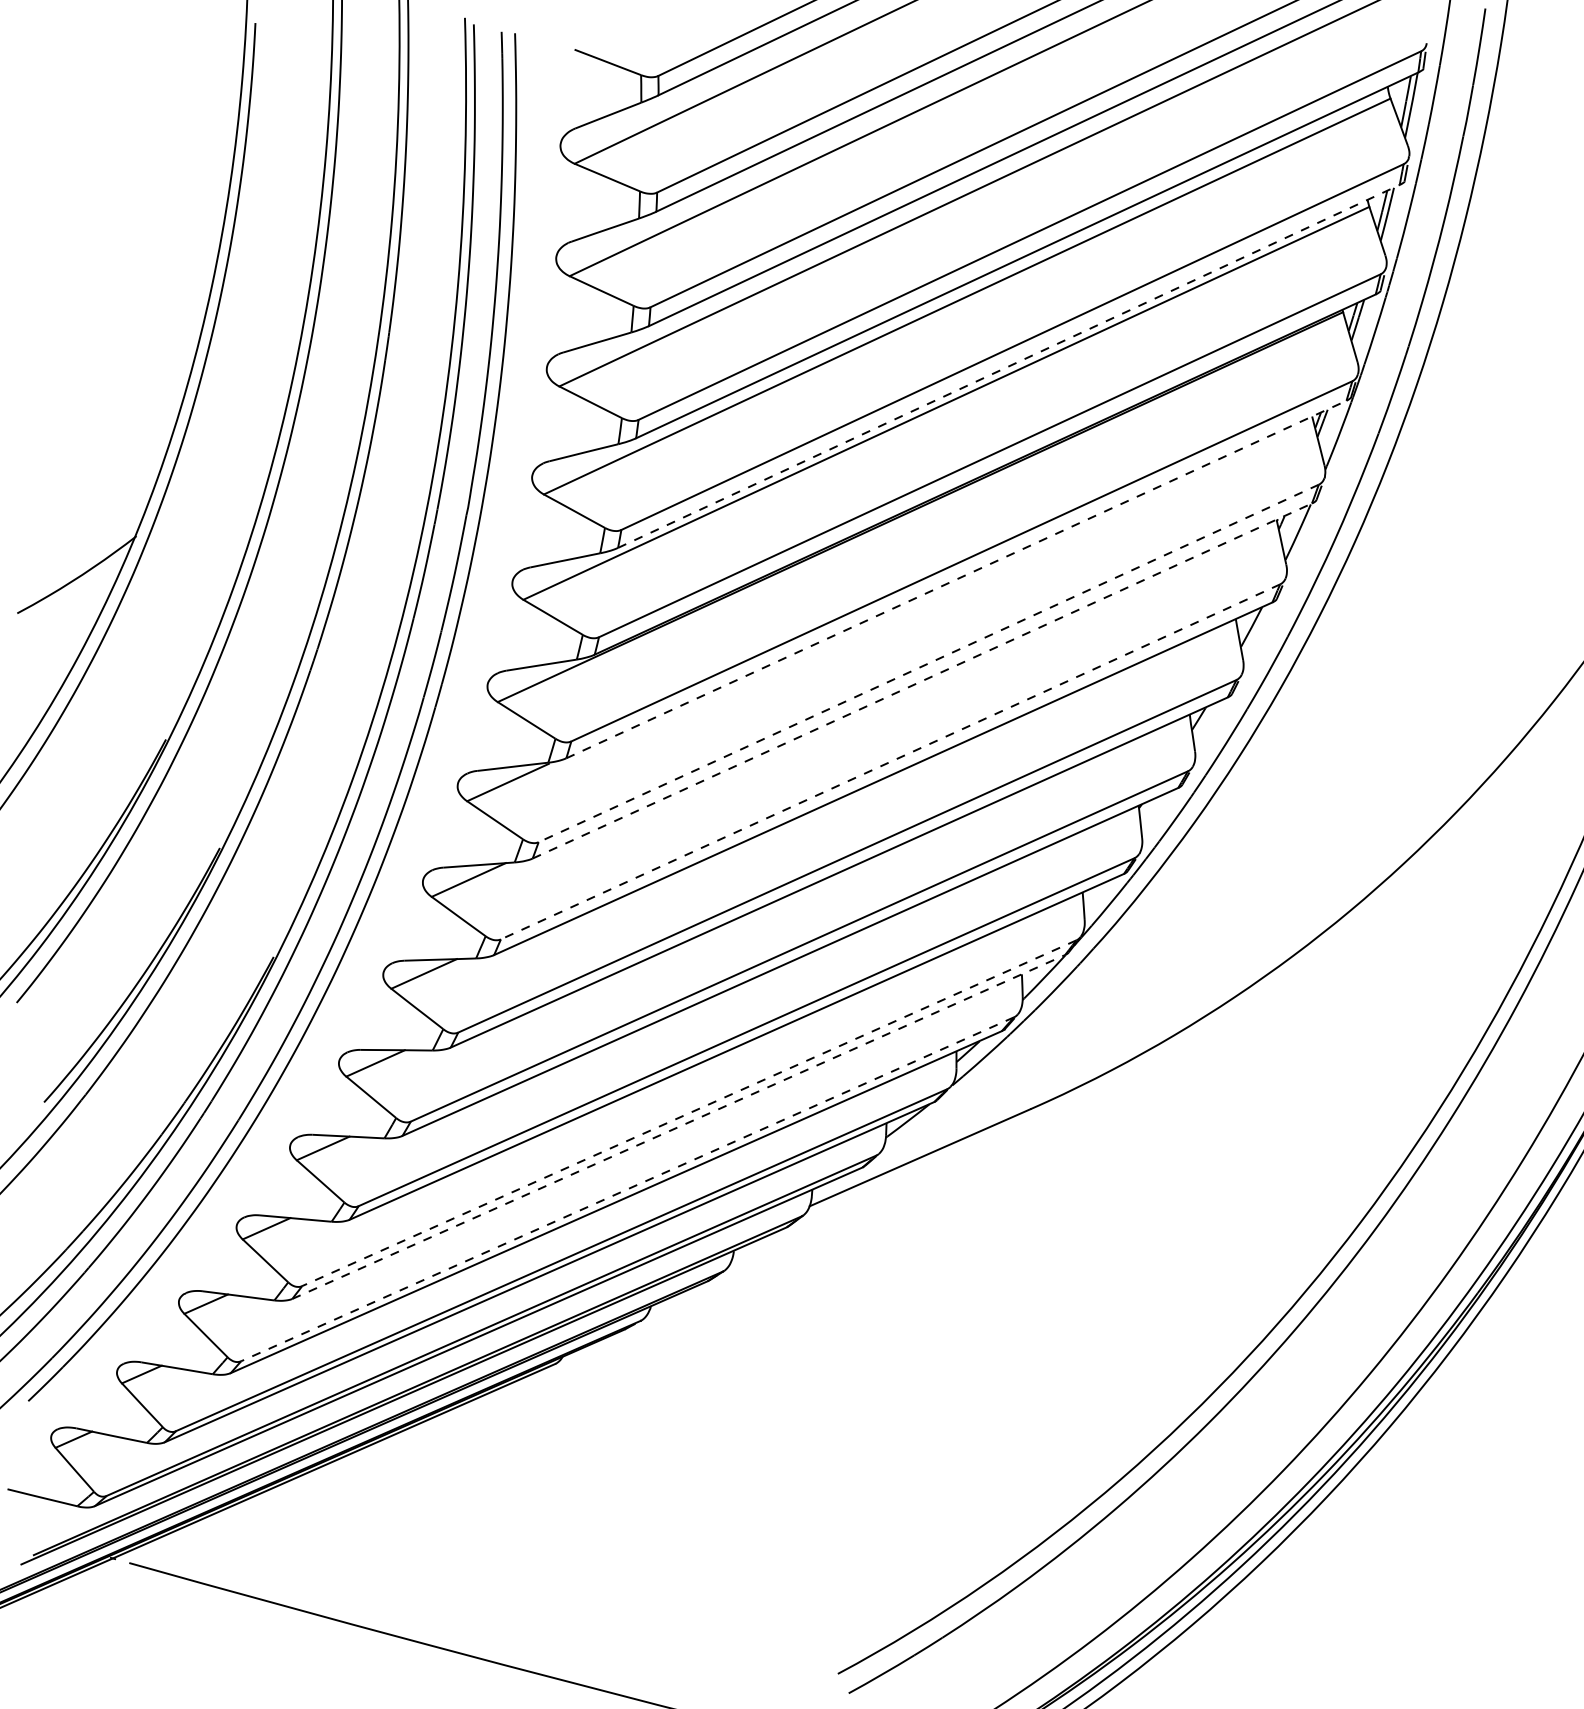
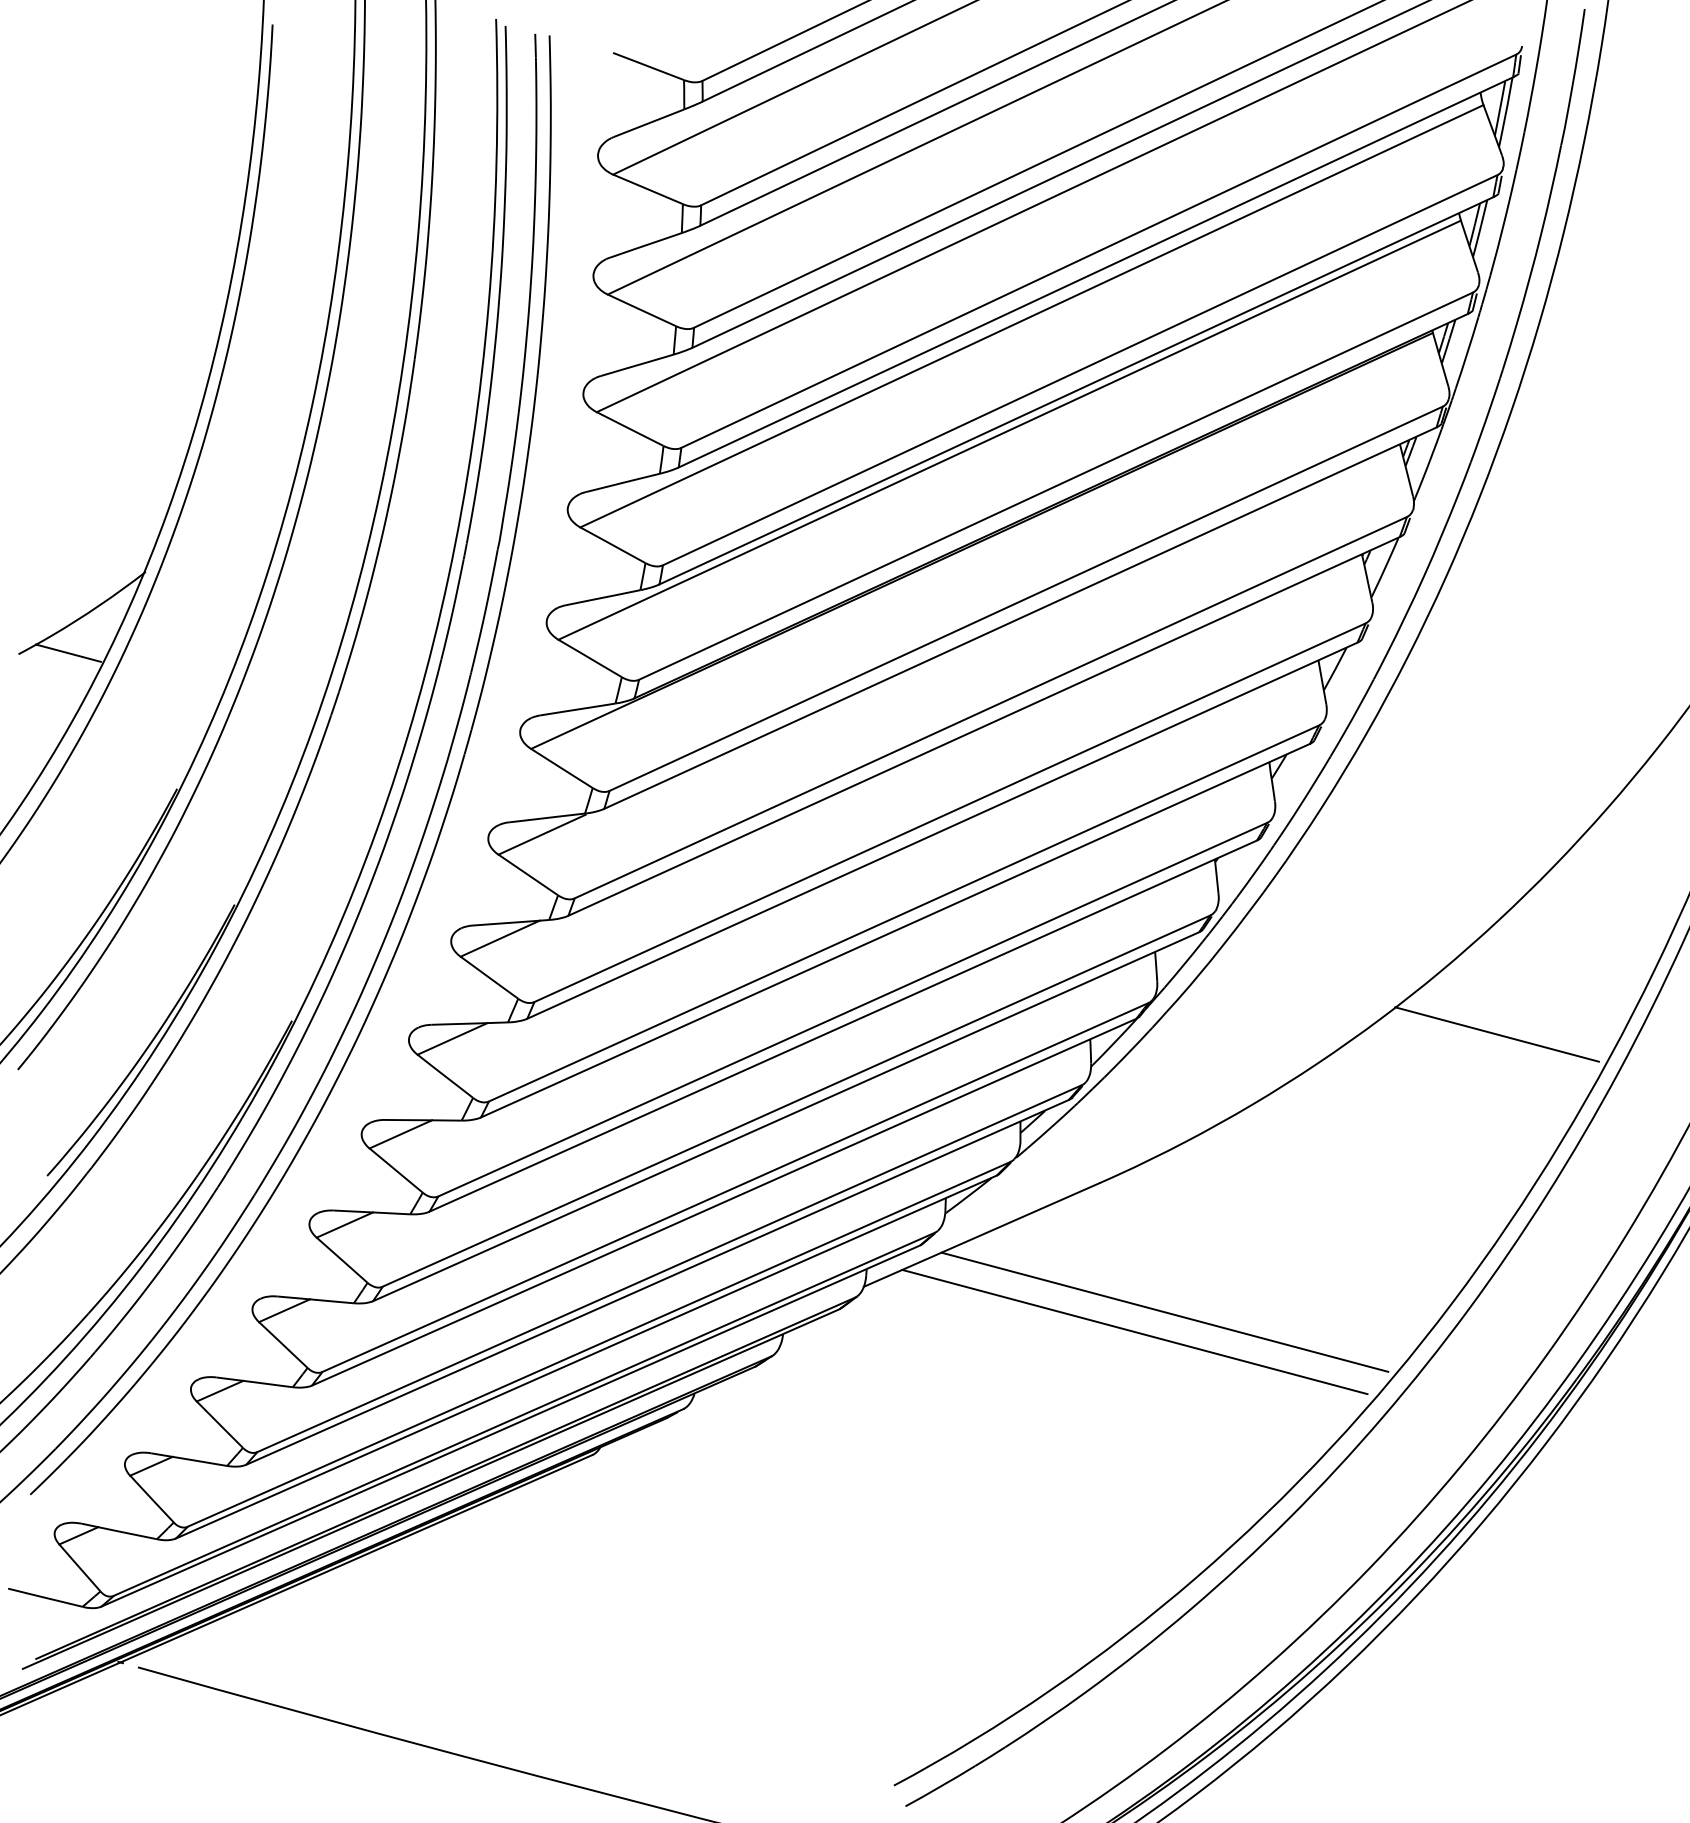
line: (1008, 366) -> (1075, 390), dashed -> solid
line: (956, 579) -> (1020, 618), dashed -> solid
line: (63, 612) -> (67, 653), added
line: (928, 663) -> (990, 707), dashed -> solid
line: (922, 680) -> (984, 725), dashed -> solid
line: (890, 762) -> (950, 813), dashed -> solid
line: (1402, 969) -> (1496, 1034), added
line: (689, 1113) -> (735, 1187), dashed -> solid
line: (678, 1127) -> (723, 1202), dashed -> solid
line: (627, 1189) -> (669, 1268), dashed -> solid
line: (1091, 1230) -> (1164, 1312), added
line: (1063, 1248) -> (1134, 1331), added

